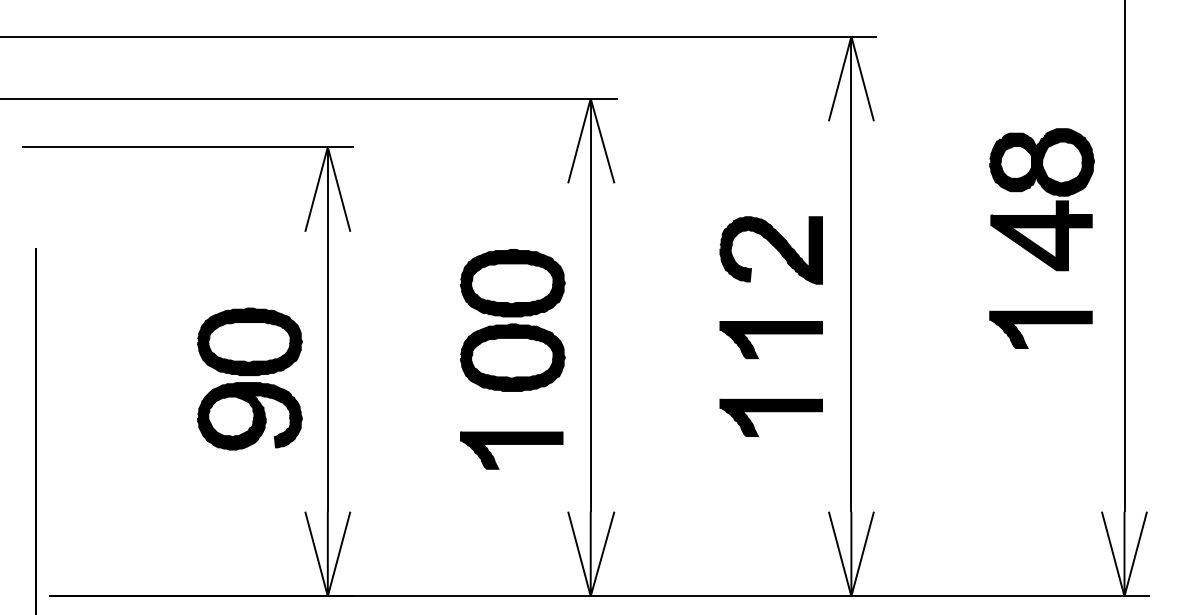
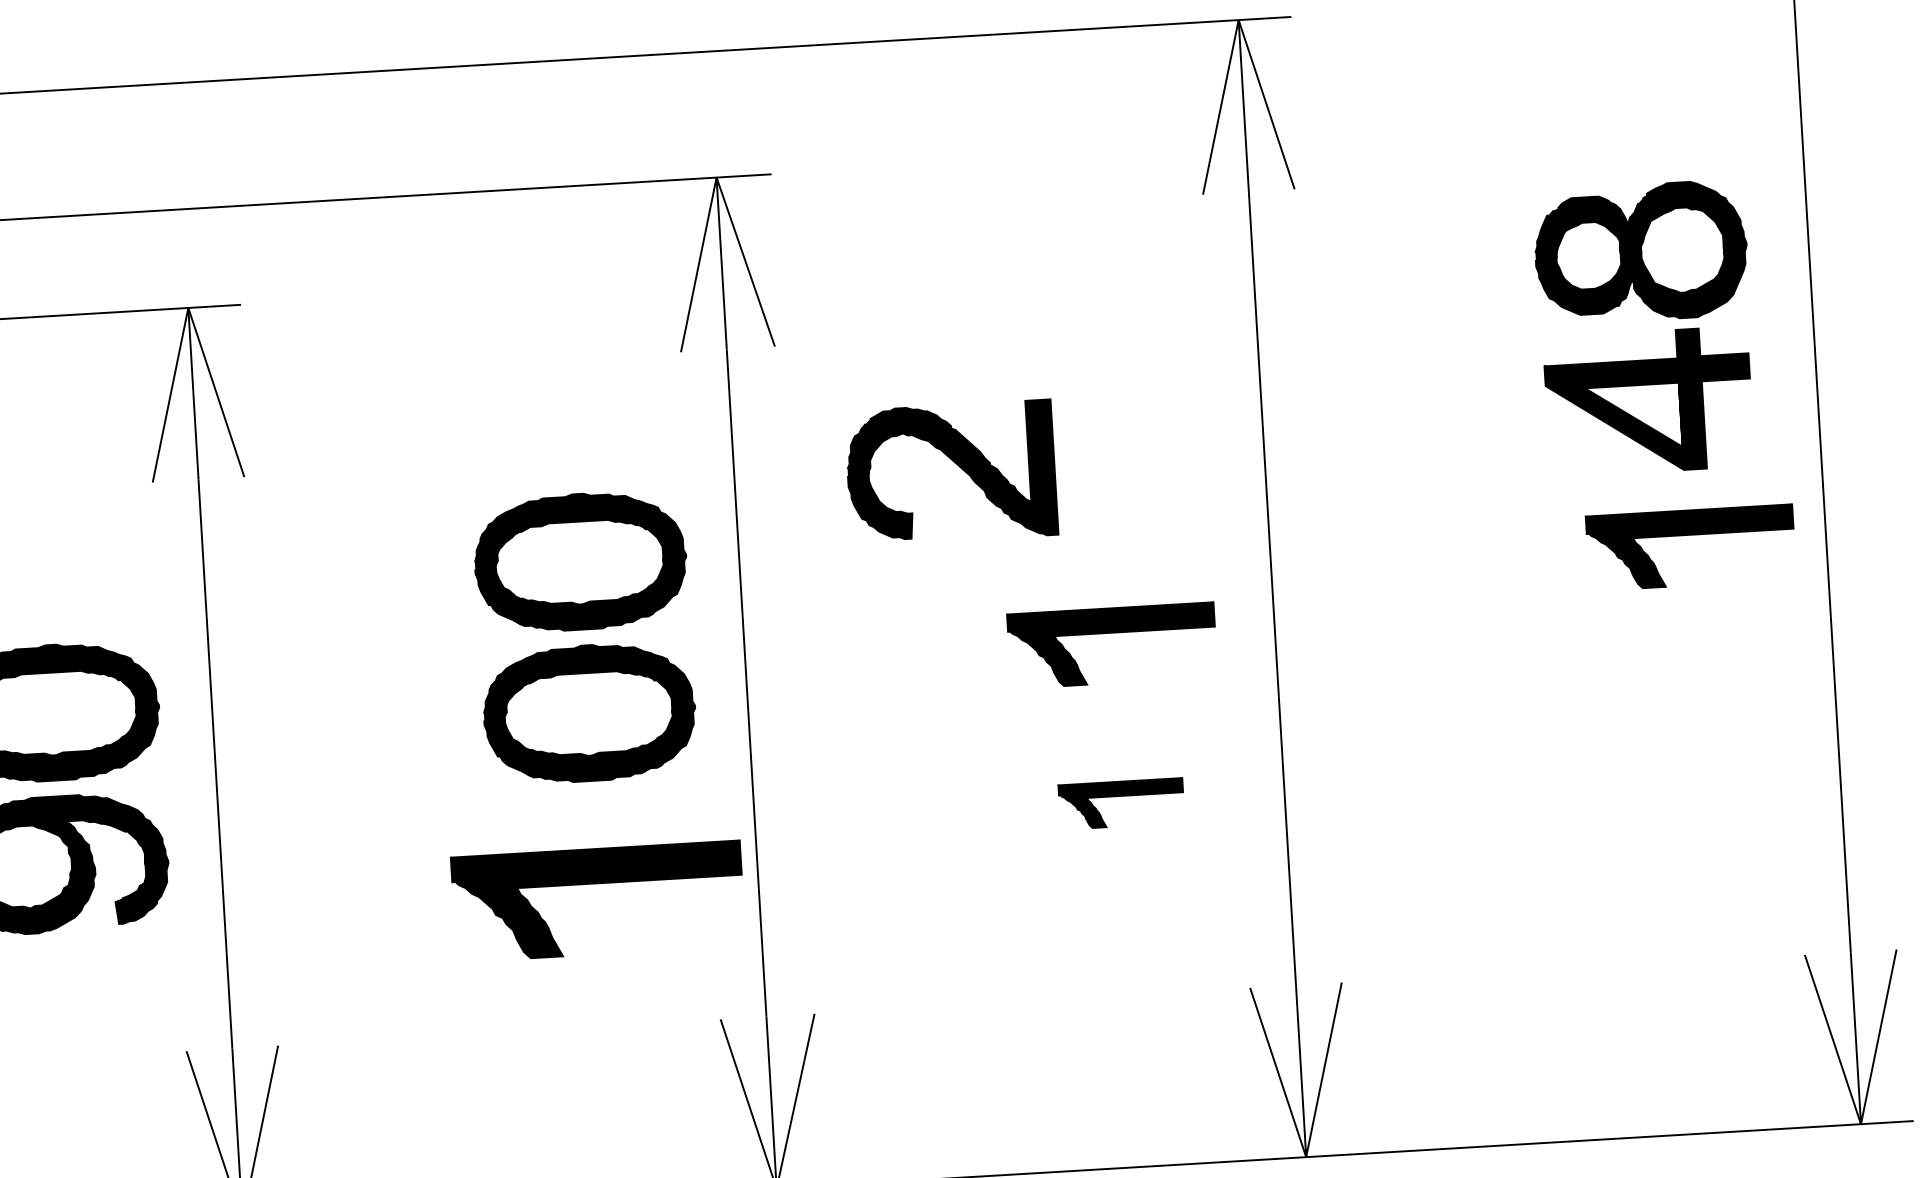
part: (770, 250) -> (949, 473), moved
part: (1040, 329) -> (1690, 547), moved
part: (770, 417) -> (1120, 803), size x0.6
part: (511, 450) -> (598, 901), size x1.4

